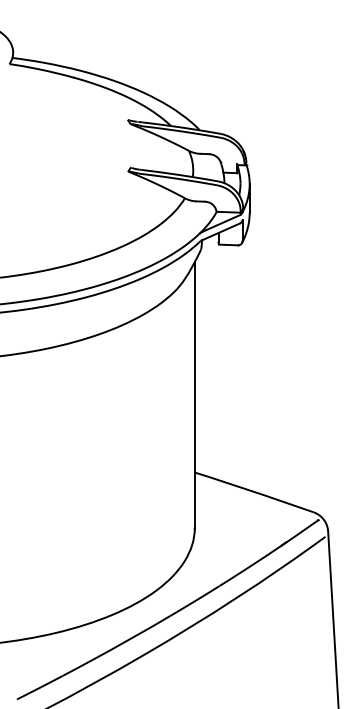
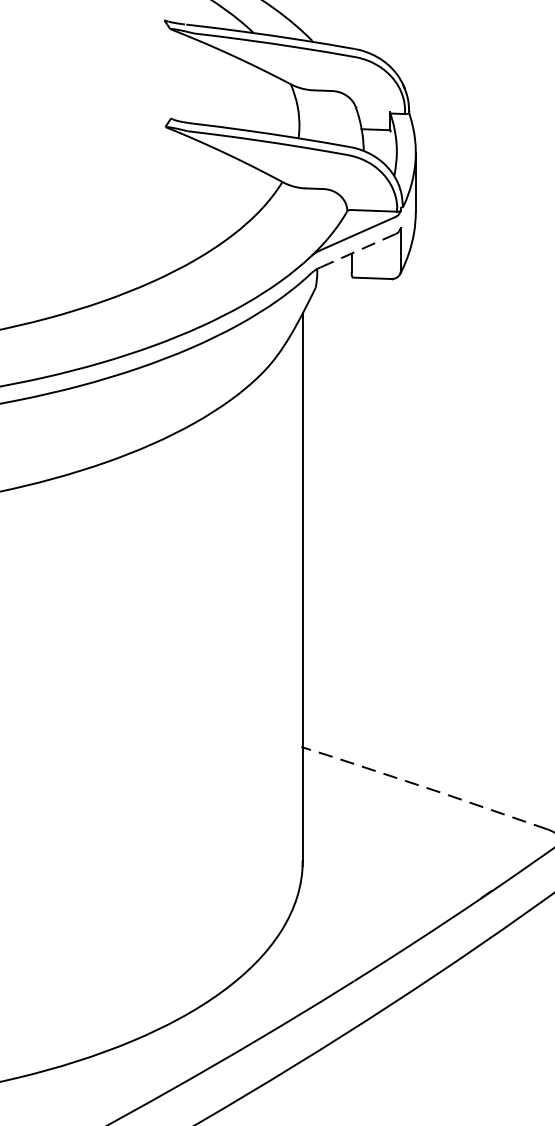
line: (221, 231) -> (357, 250), solid -> dashed
line: (254, 491) -> (425, 786), solid -> dashed

